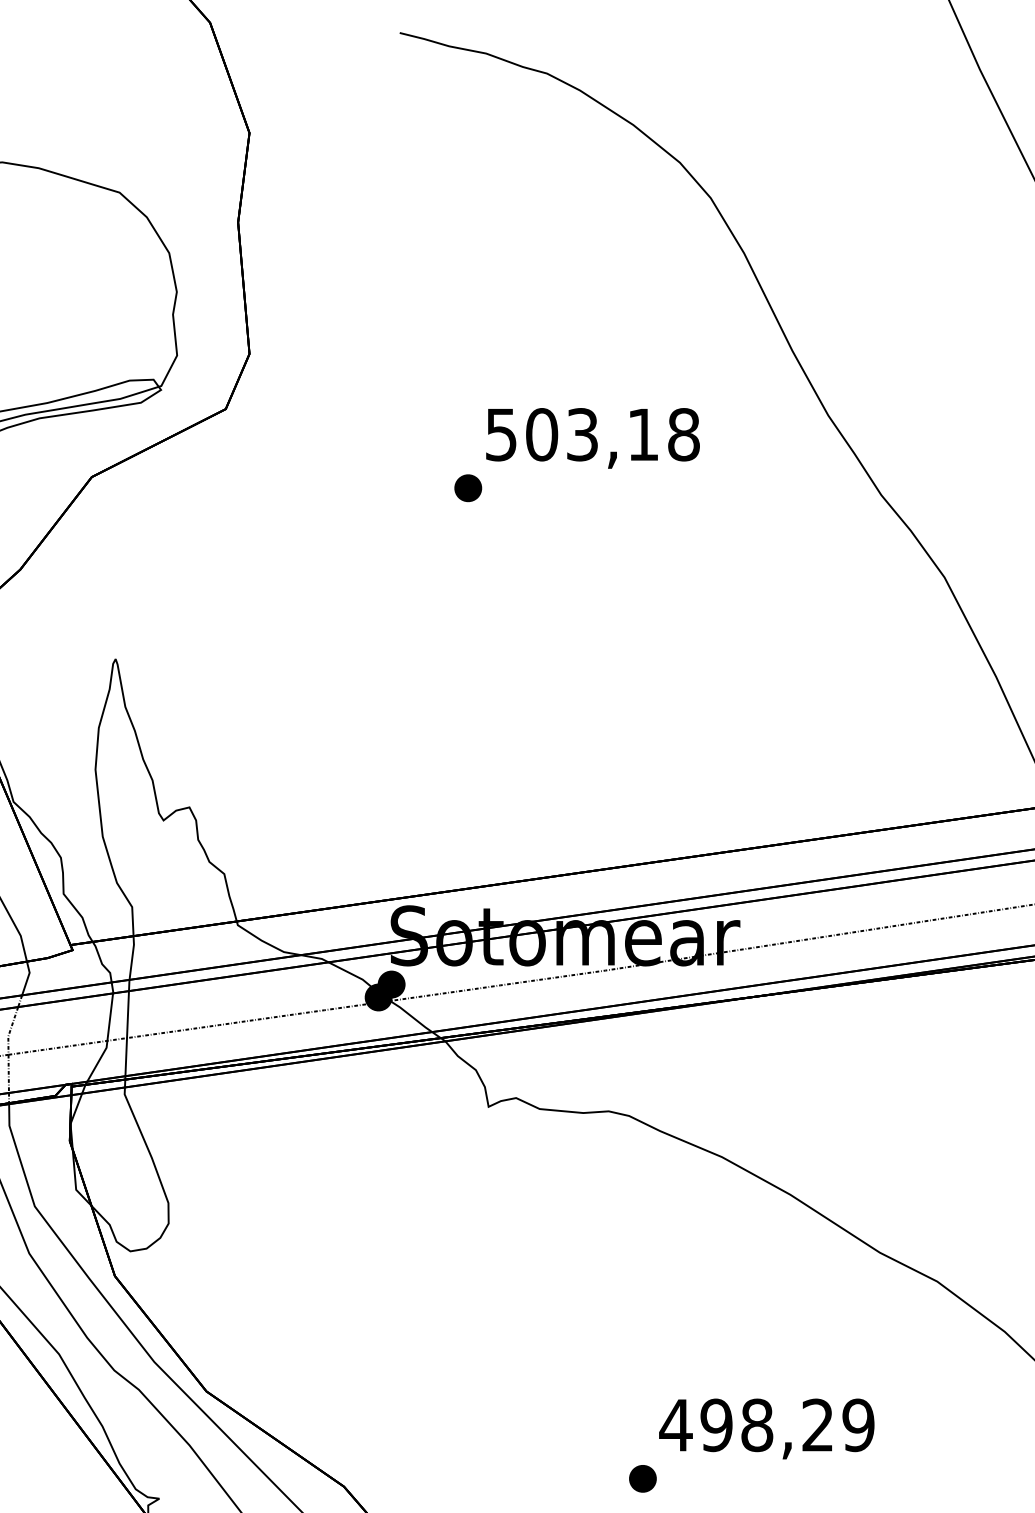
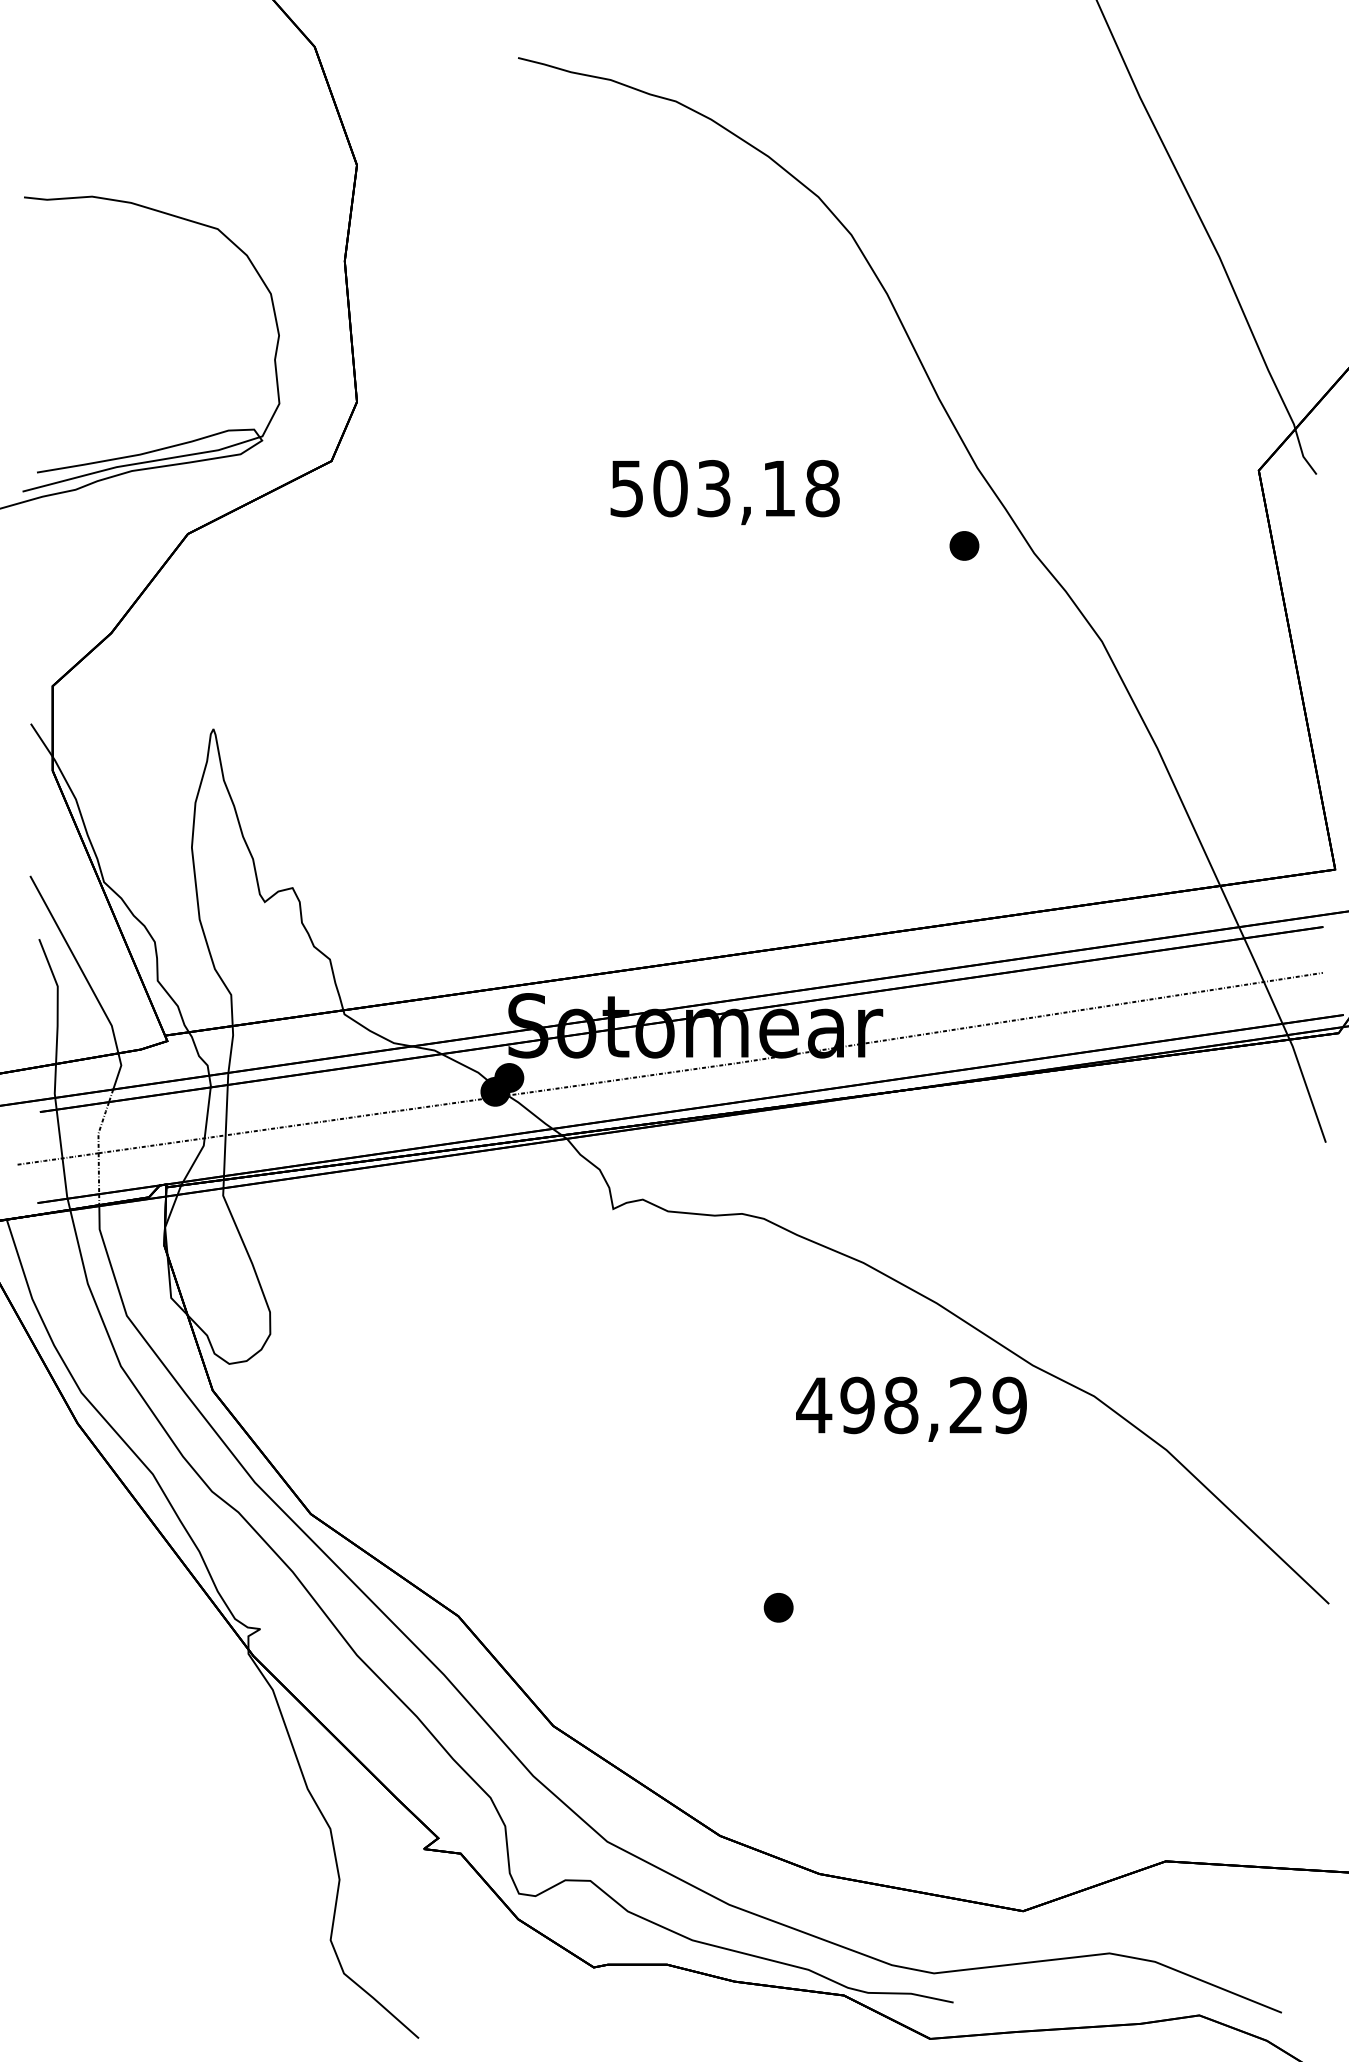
part: (468, 487) -> (964, 545), moved
text: (766, 1428) -> (911, 1408), moved

